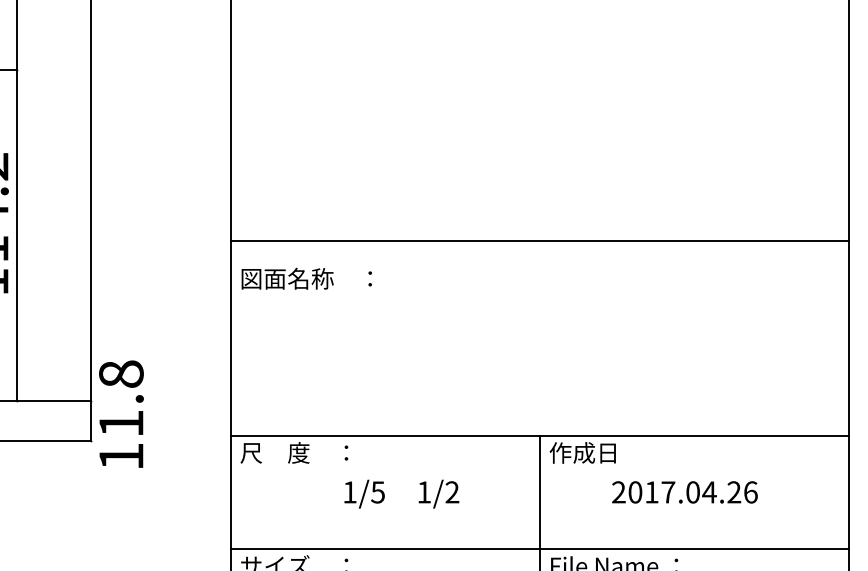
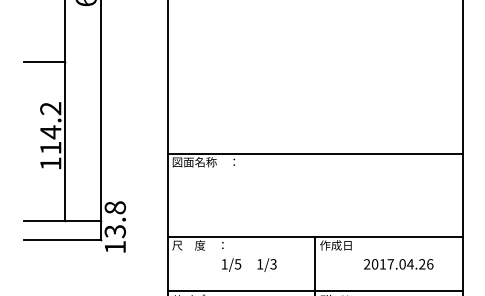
line: (540, 241) -> (315, 154), moved
text: (121, 423) -> (115, 231), 11.8 -> 13.8
text: (452, 492) -> (273, 264), 1/2 -> 1/3
text: (684, 492) -> (398, 264), moved

